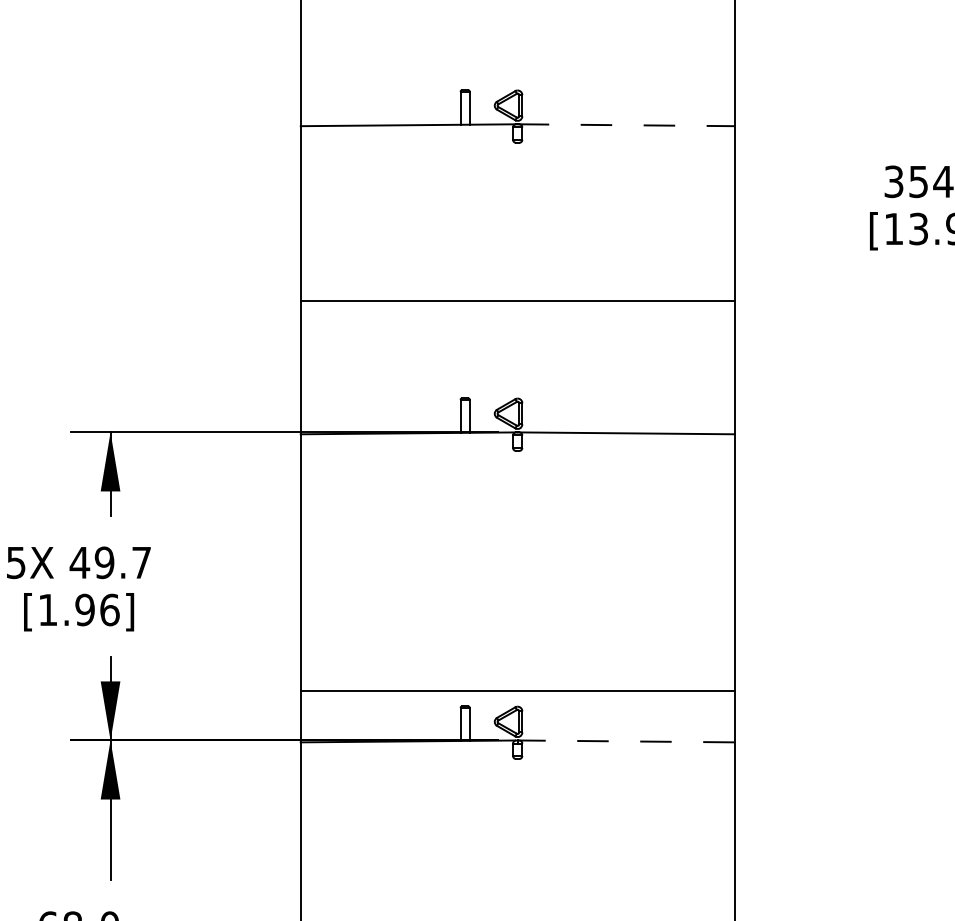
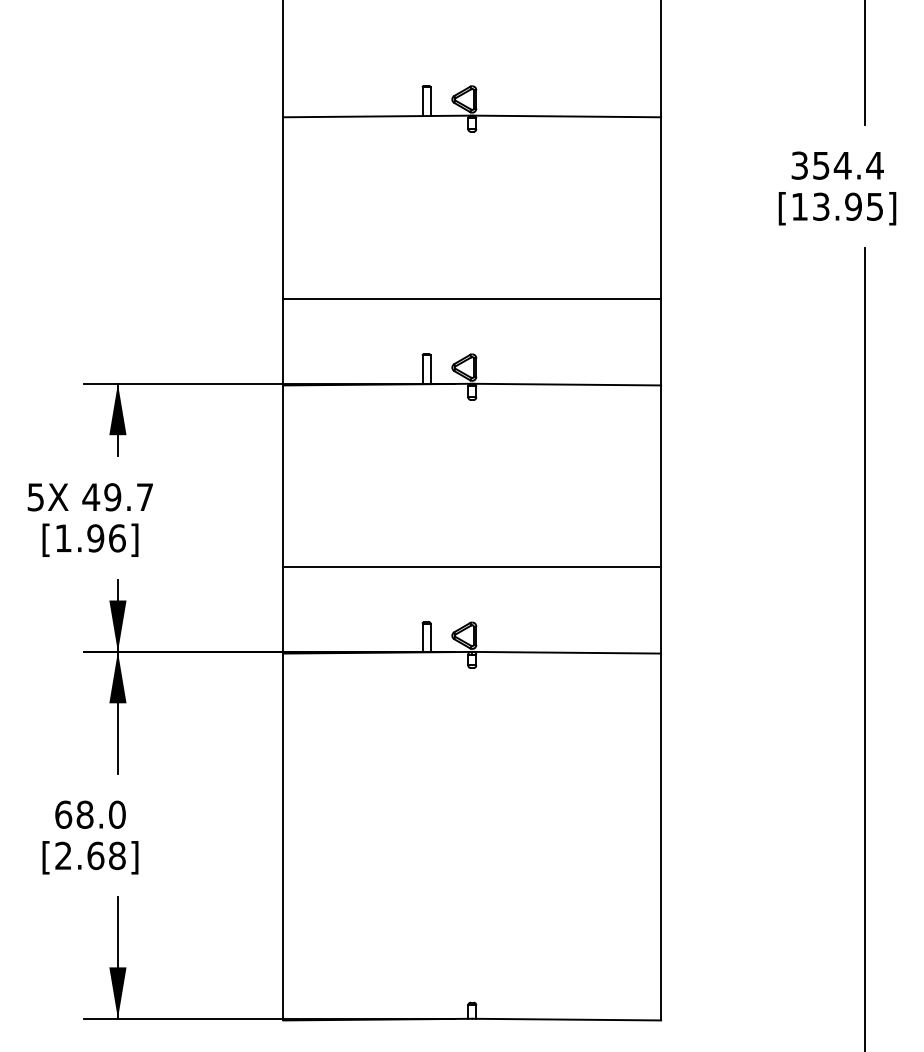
line: (627, 125) -> (567, 116), dashed -> solid
line: (517, 301) -> (472, 299), moved
line: (517, 691) -> (472, 567), moved
line: (625, 741) -> (566, 652), dashed -> solid

